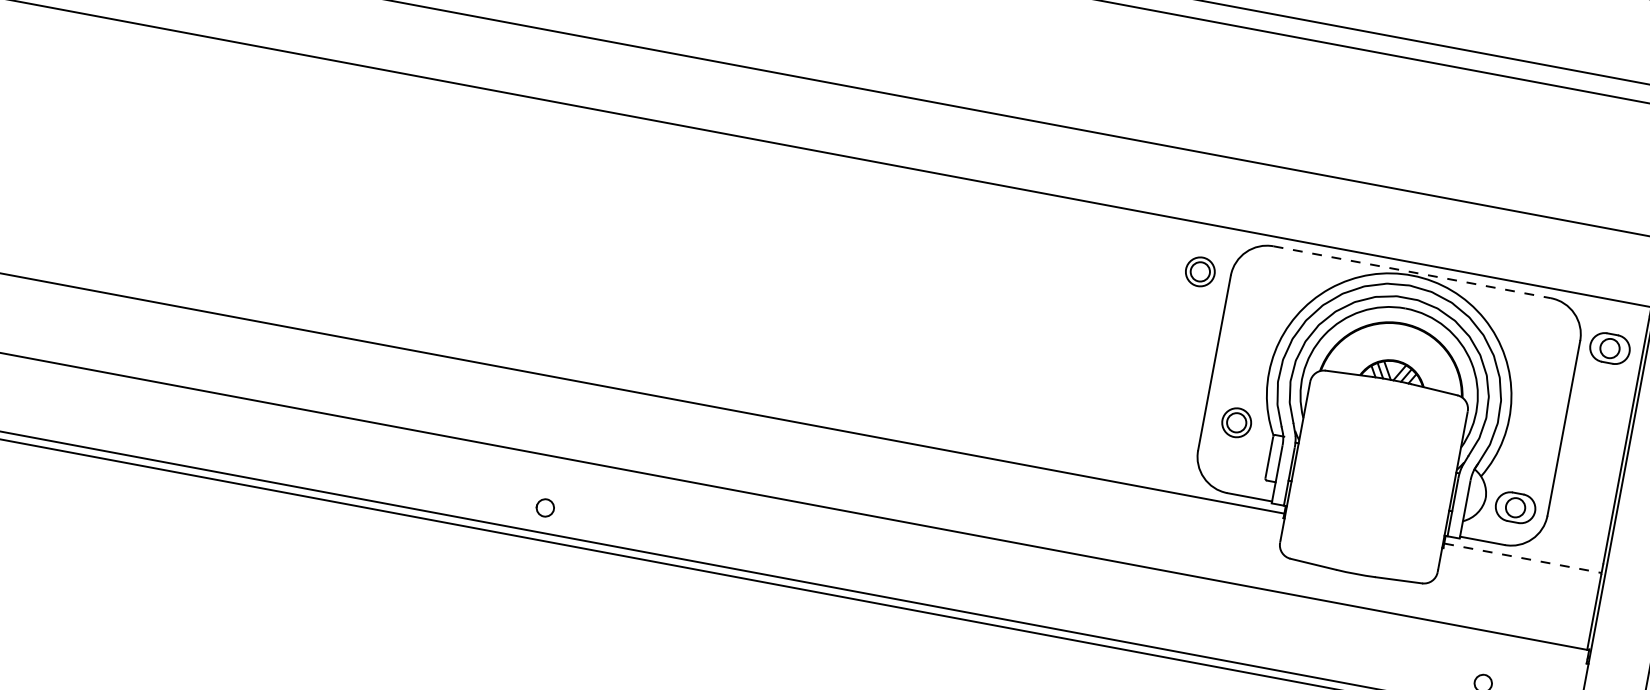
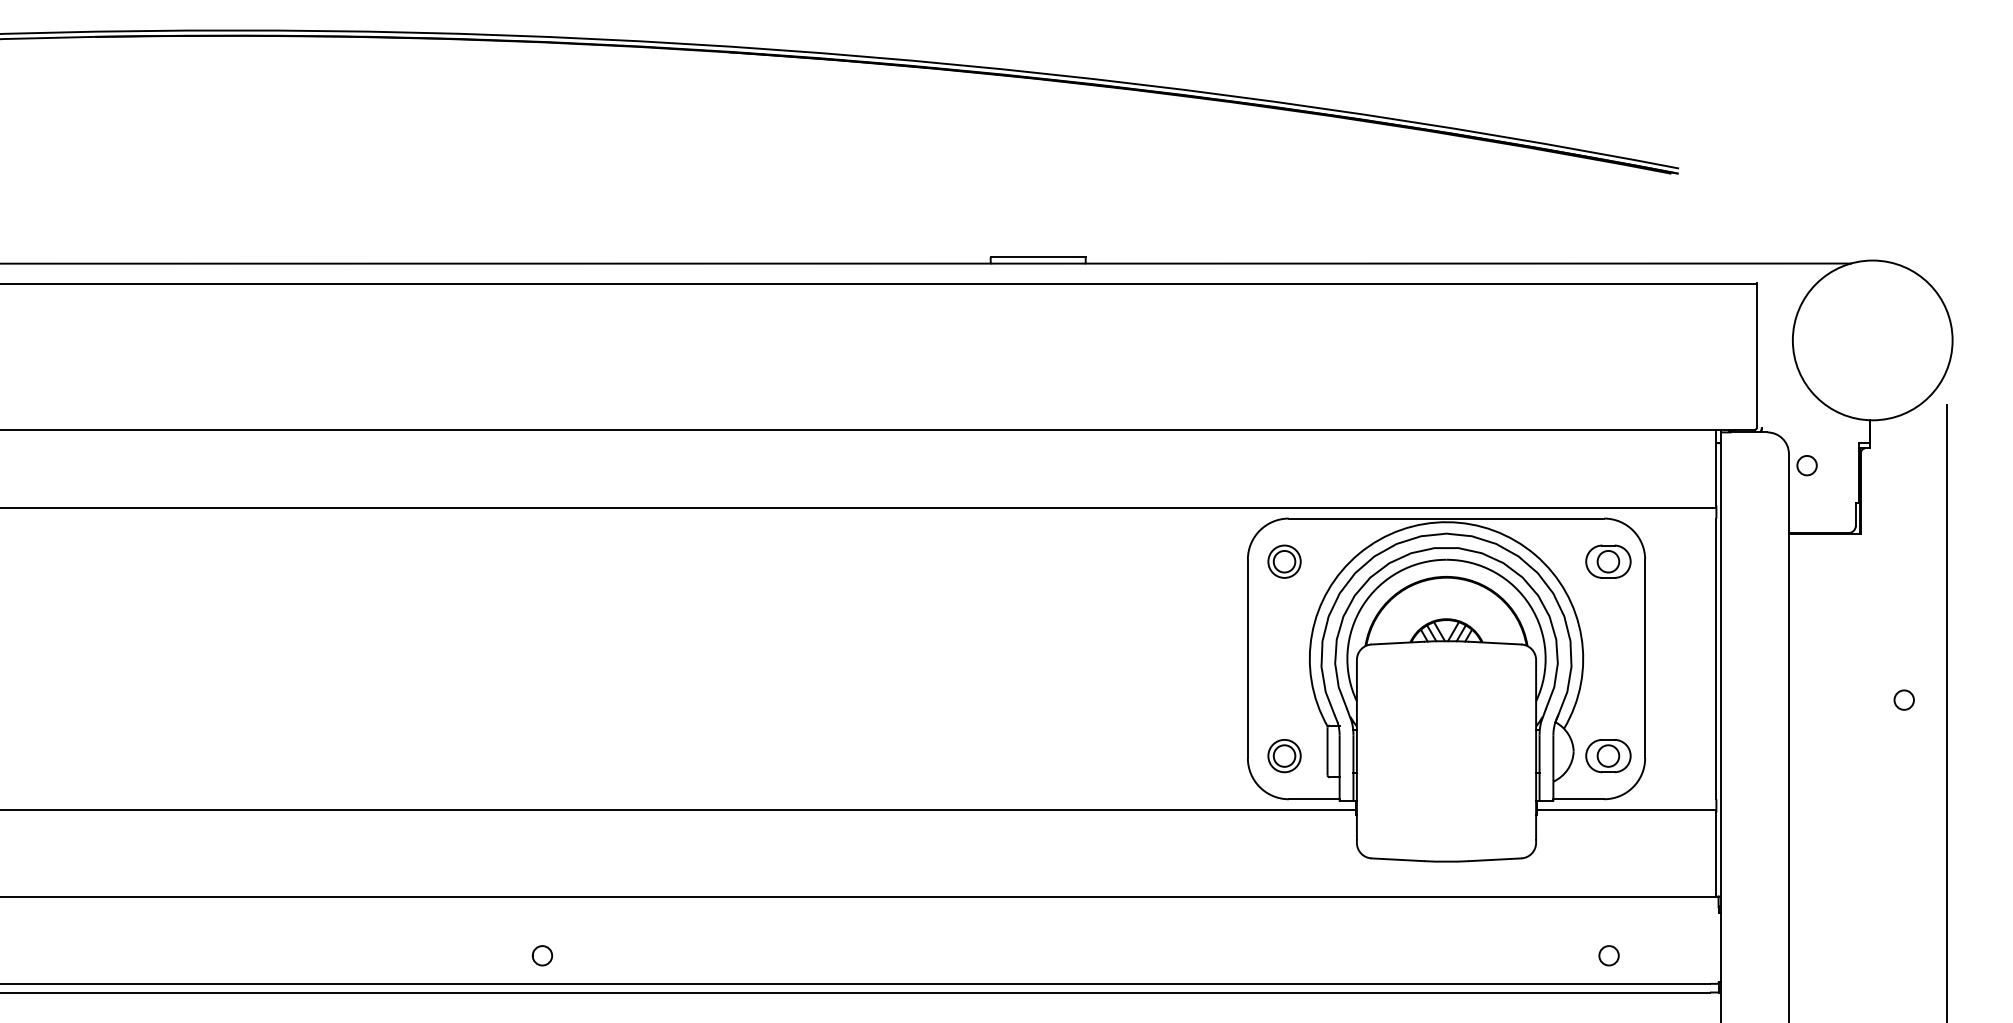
part: (1200, 271) -> (1284, 561), moved
line: (1412, 272) -> (1446, 518), dashed -> solid
part: (1610, 348) -> (1608, 561), moved
part: (1236, 423) -> (1284, 756), moved
line: (1522, 558) -> (1626, 810), dashed -> solid

